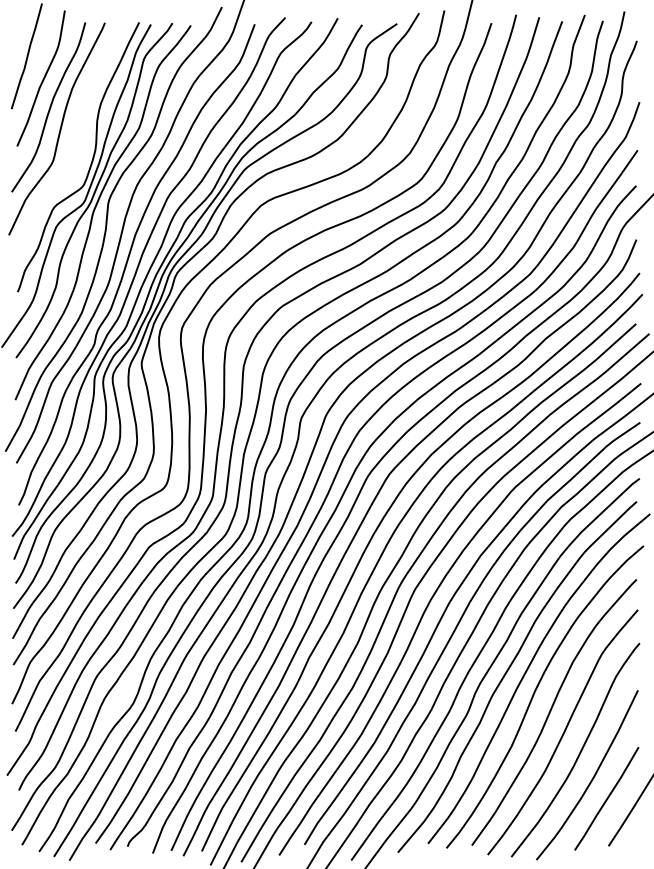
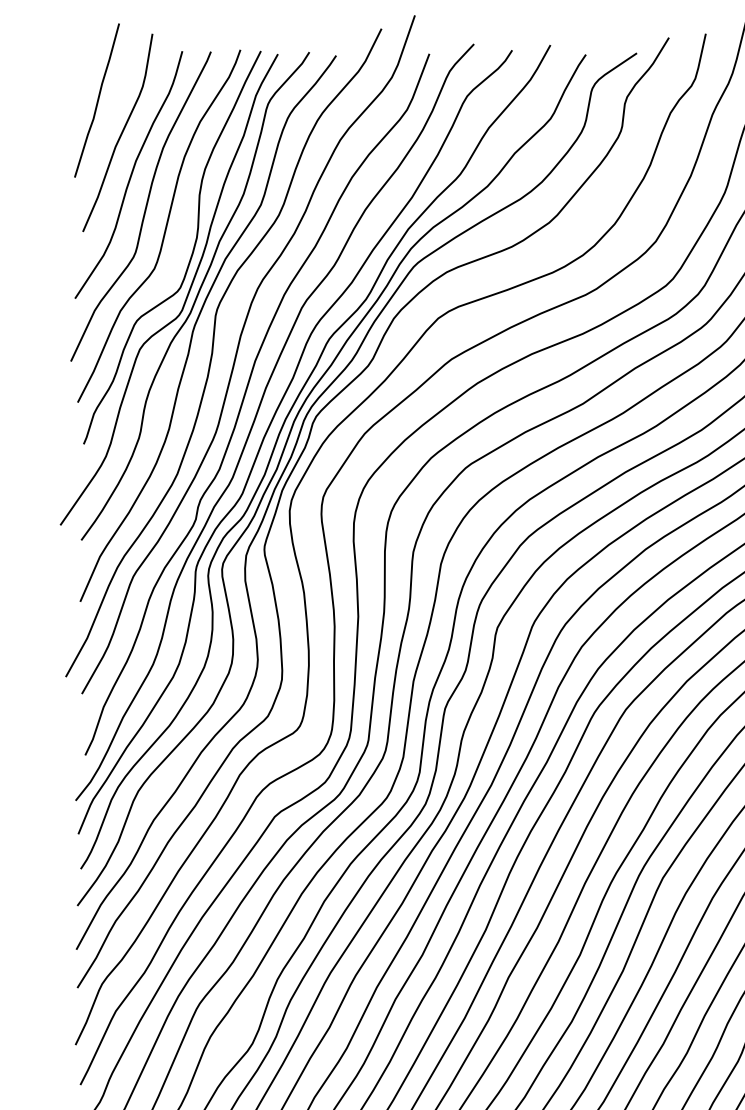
curve: (73, 142) -> (165, 226), added

